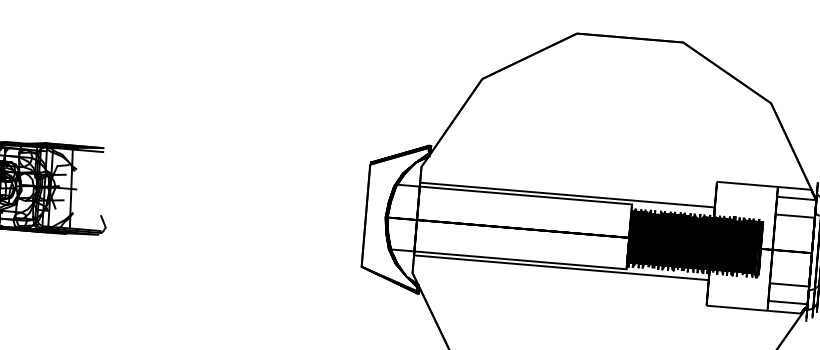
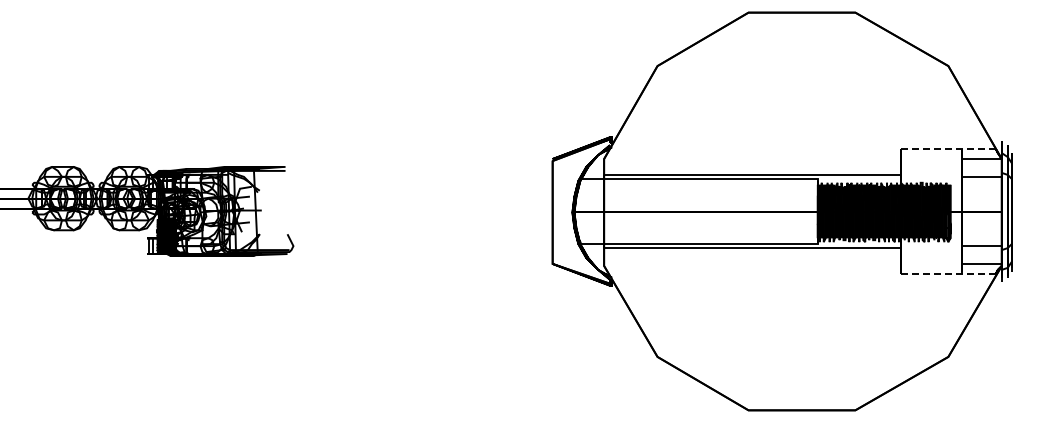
line: (763, 186) -> (947, 149), solid -> dashed
line: (752, 309) -> (947, 273), solid -> dashed

